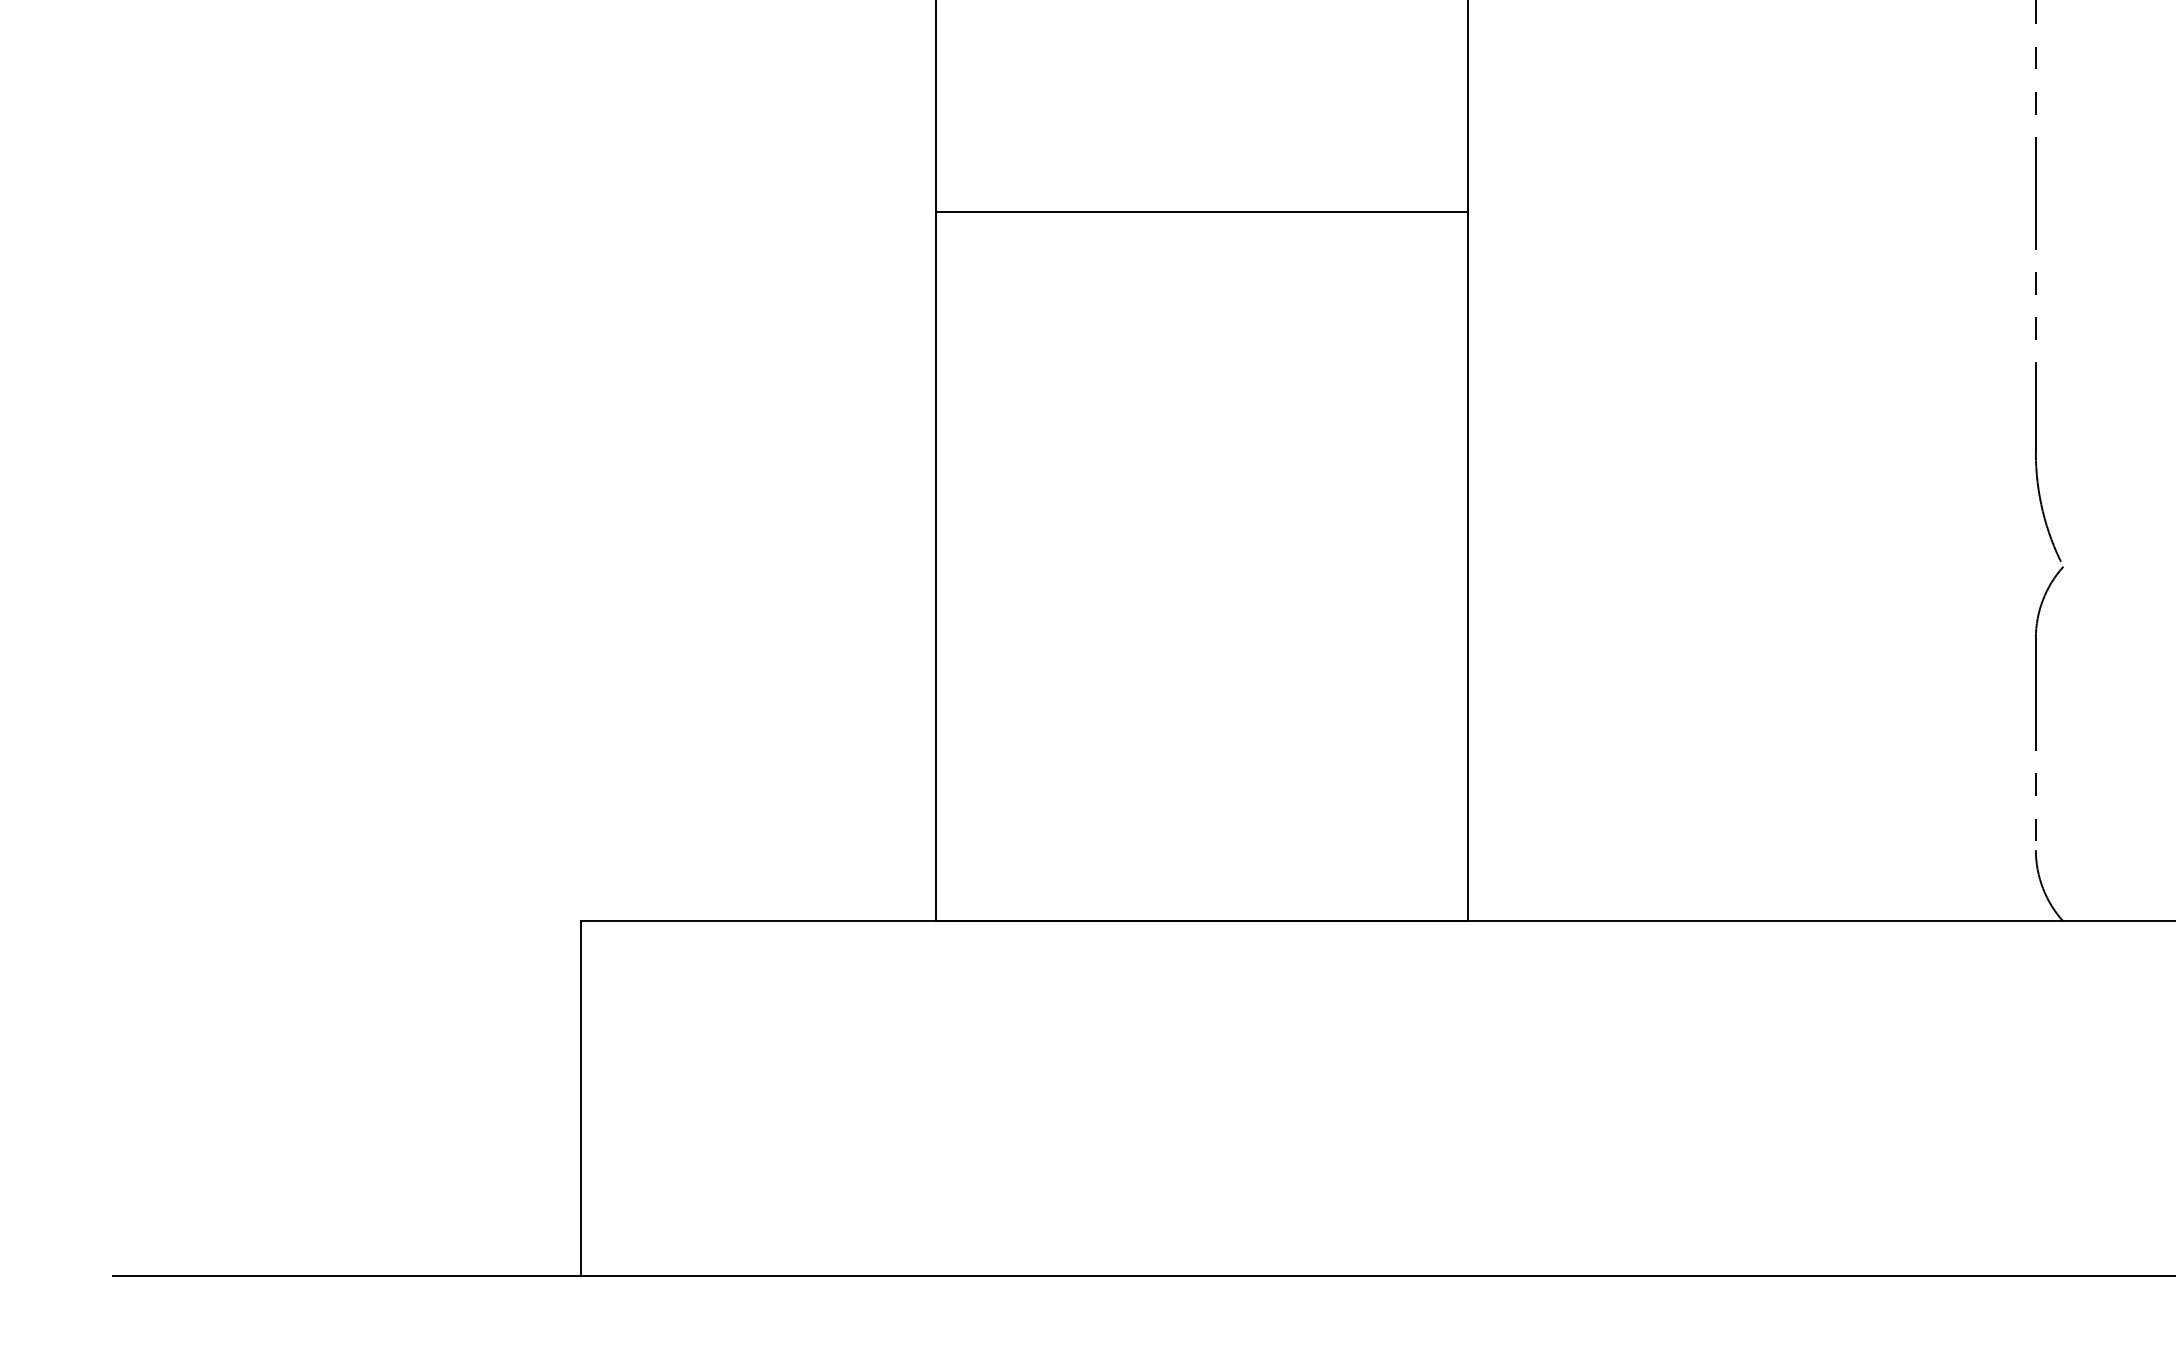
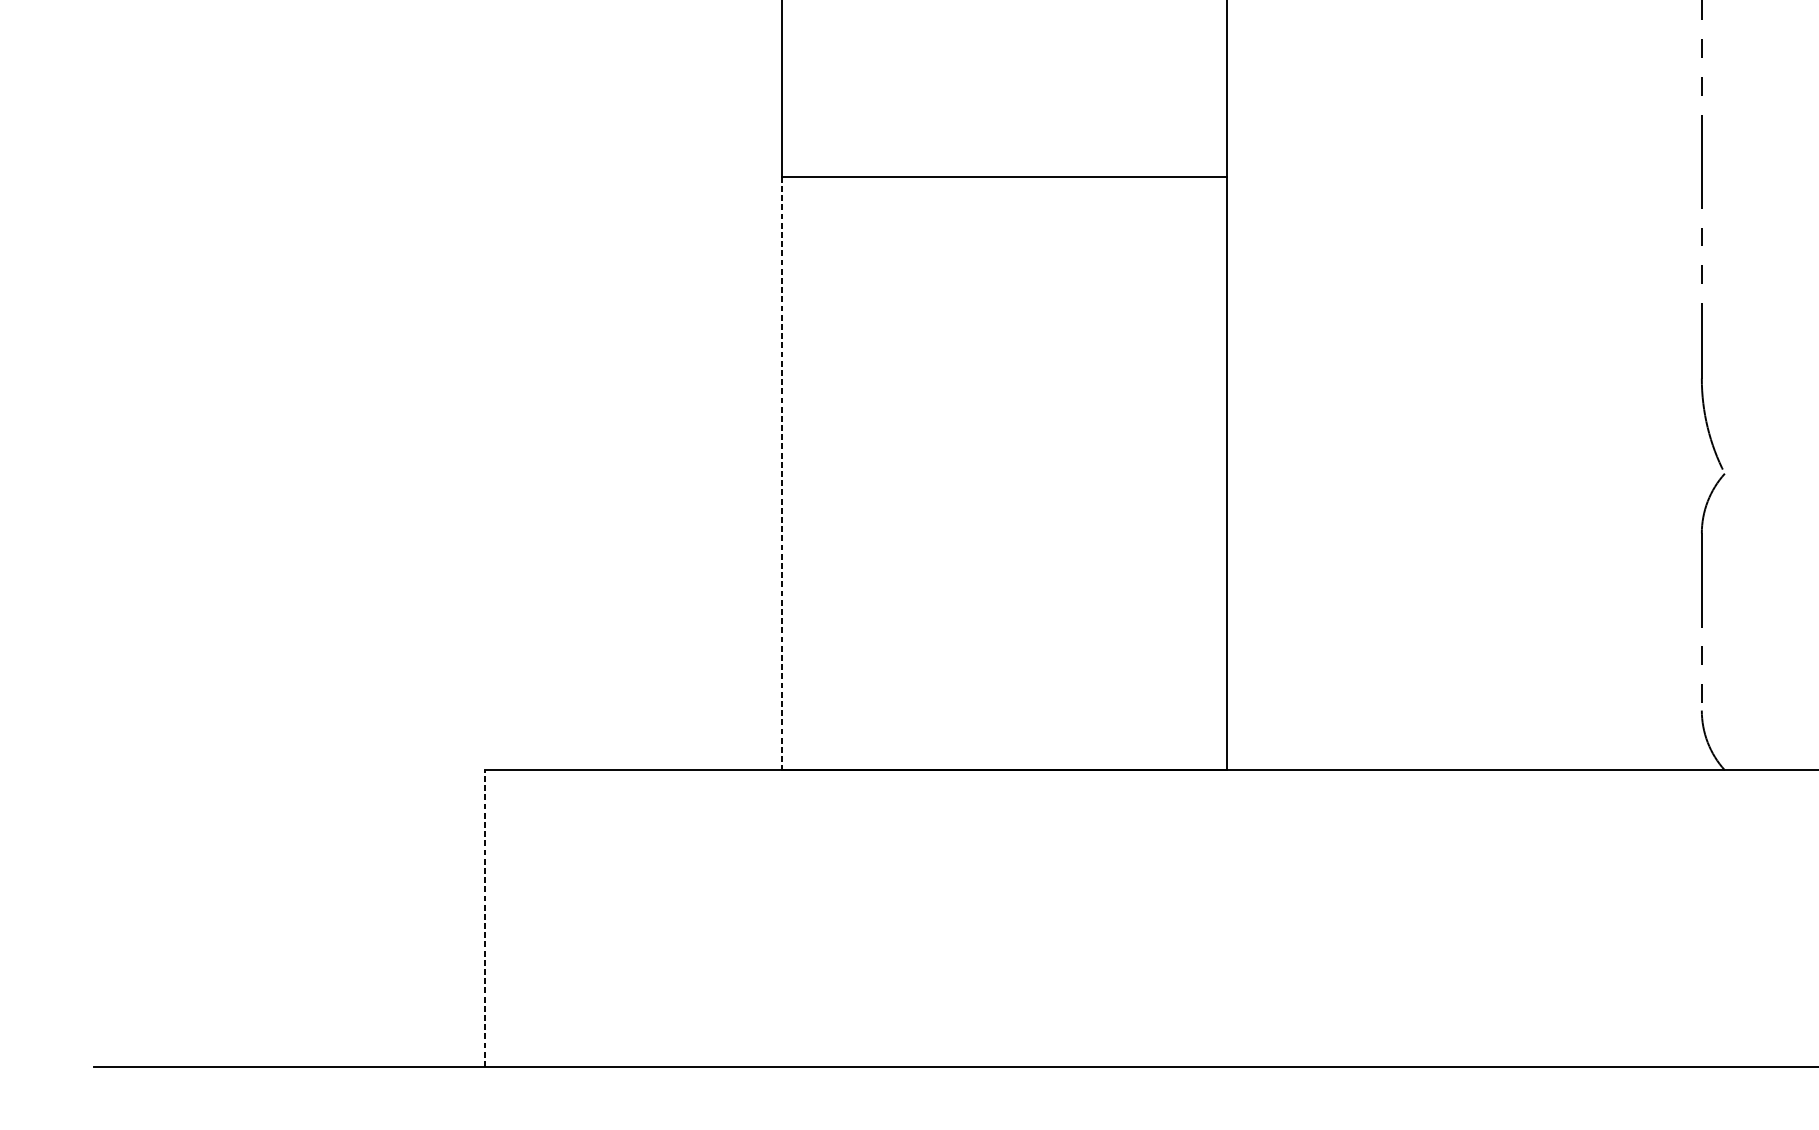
line: (935, 566) -> (782, 473), solid -> dashed
line: (580, 1098) -> (485, 918), solid -> dashed

